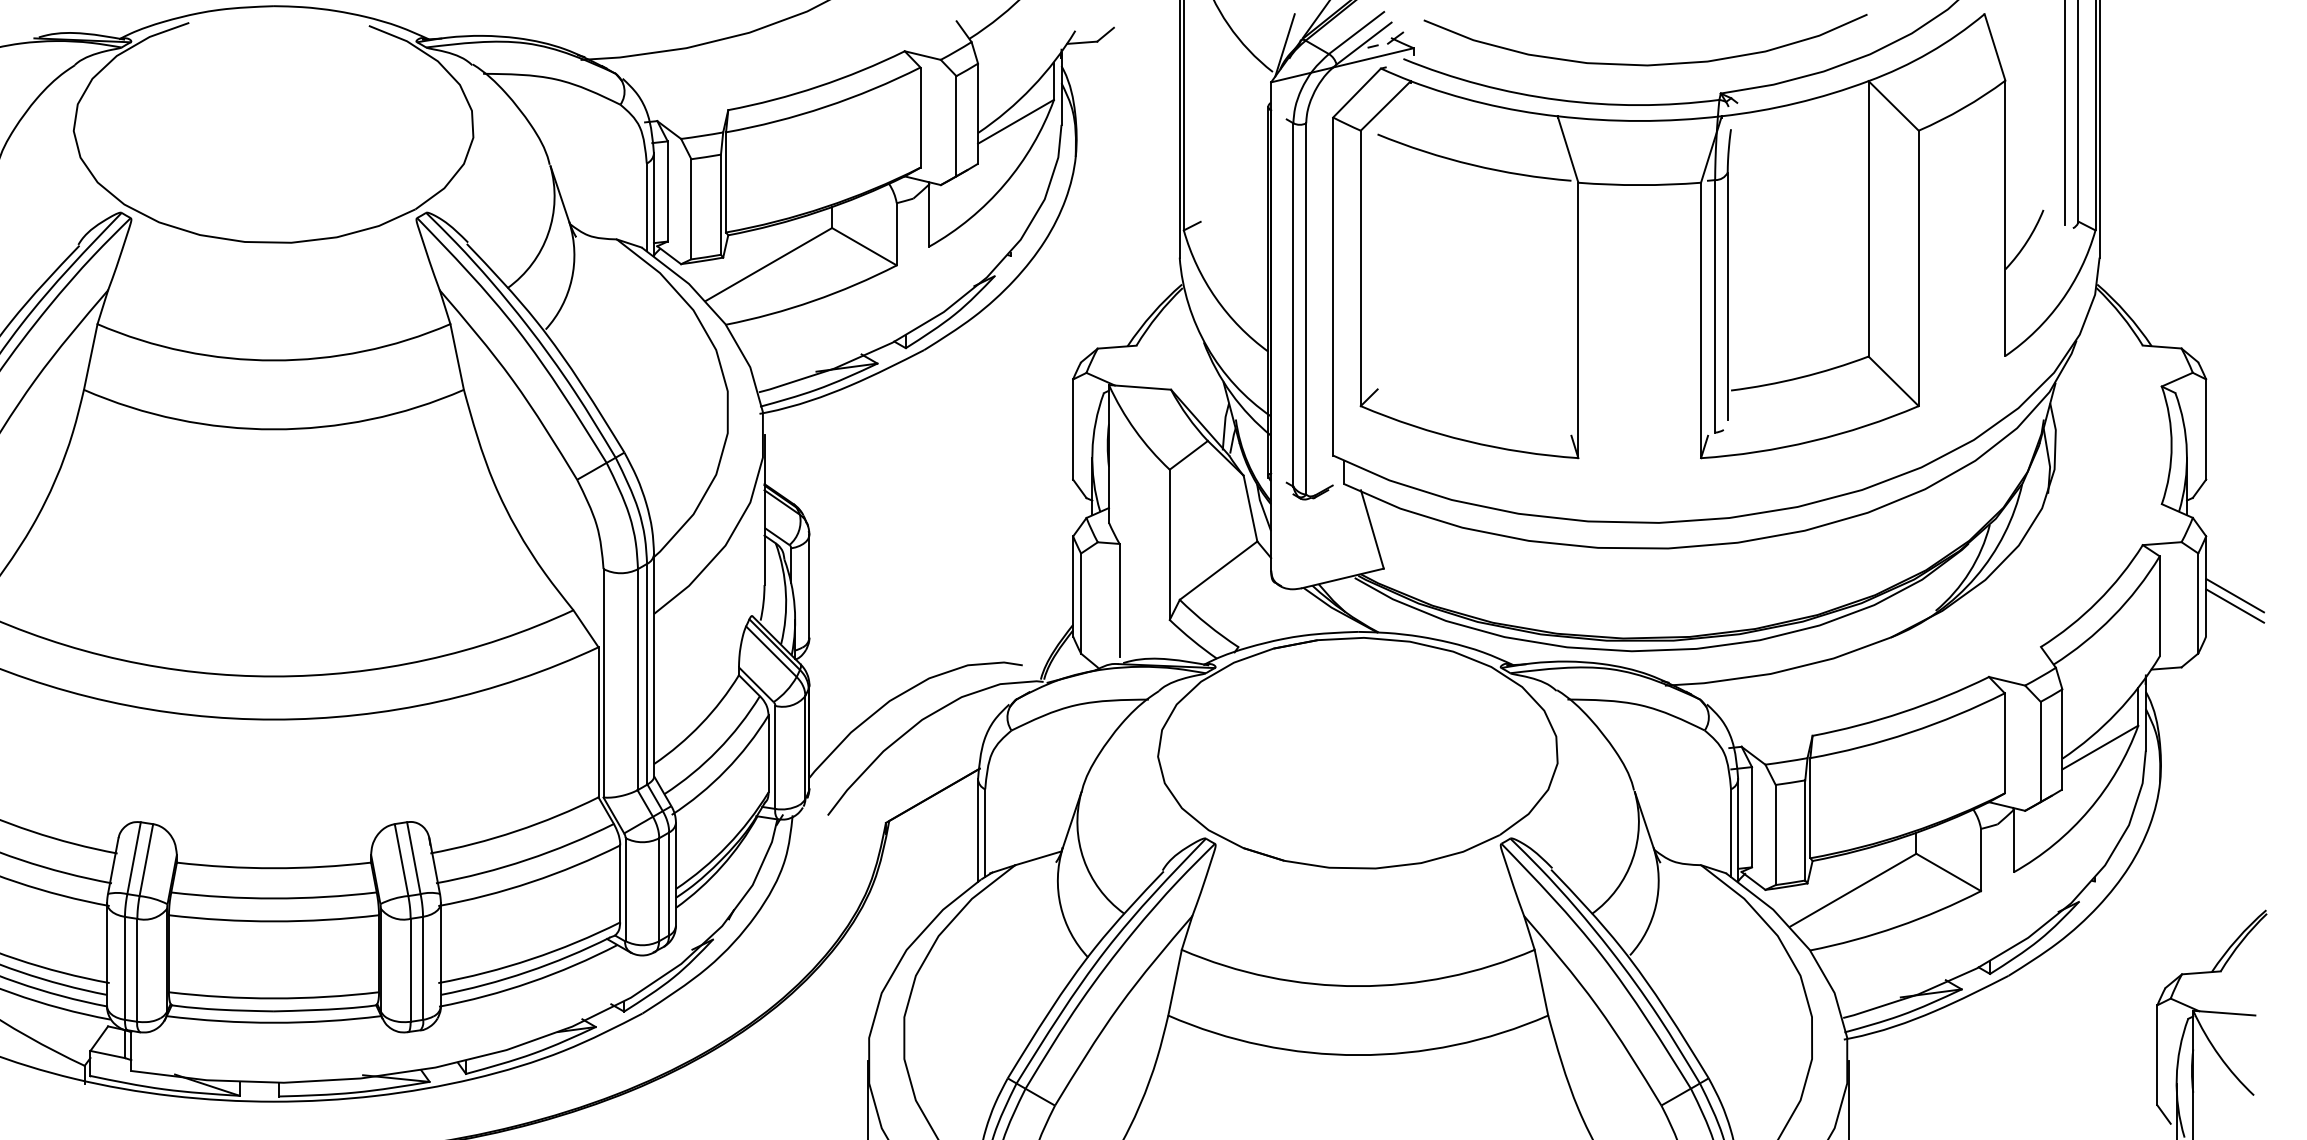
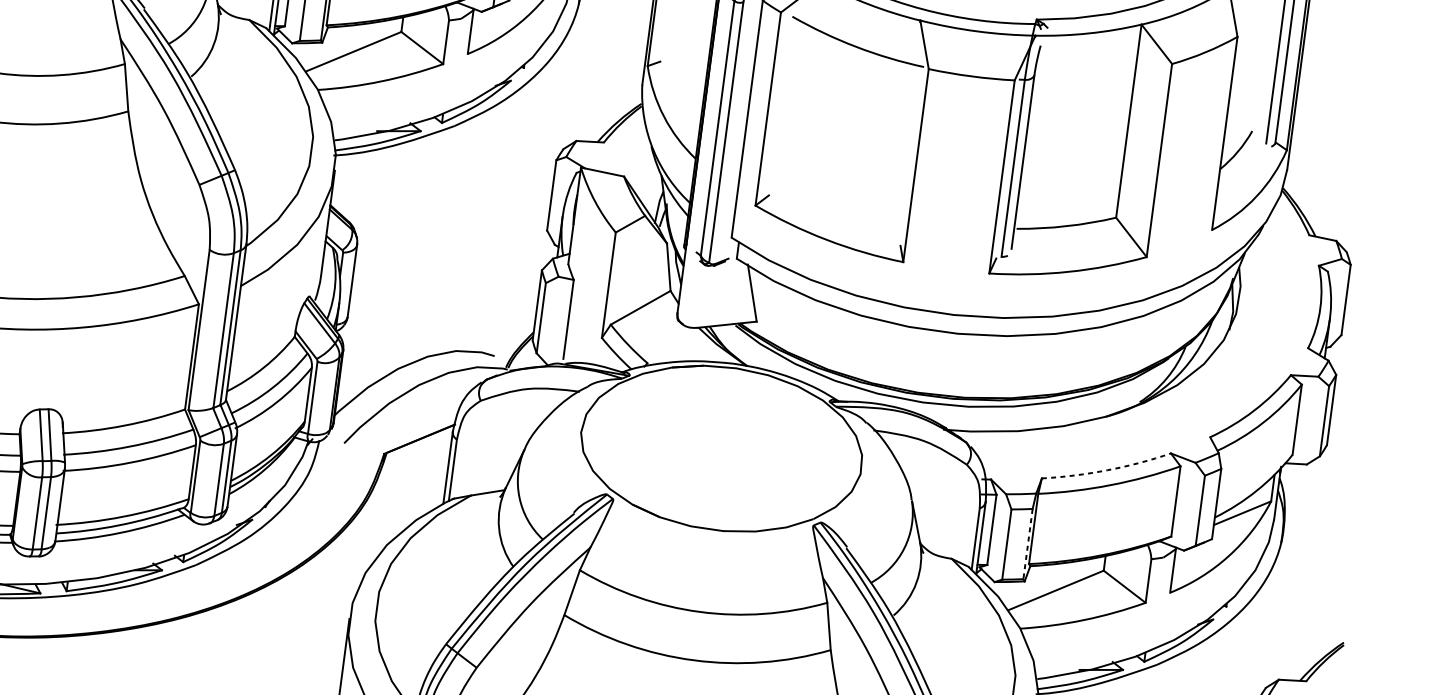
line: (2235, 595) -> (1351, 419), removed
line: (2235, 605) -> (1350, 426), removed
arc: (1902, 712) -> (1107, 470), solid -> dashed
line: (1805, 830) -> (1028, 544), solid -> dashed

